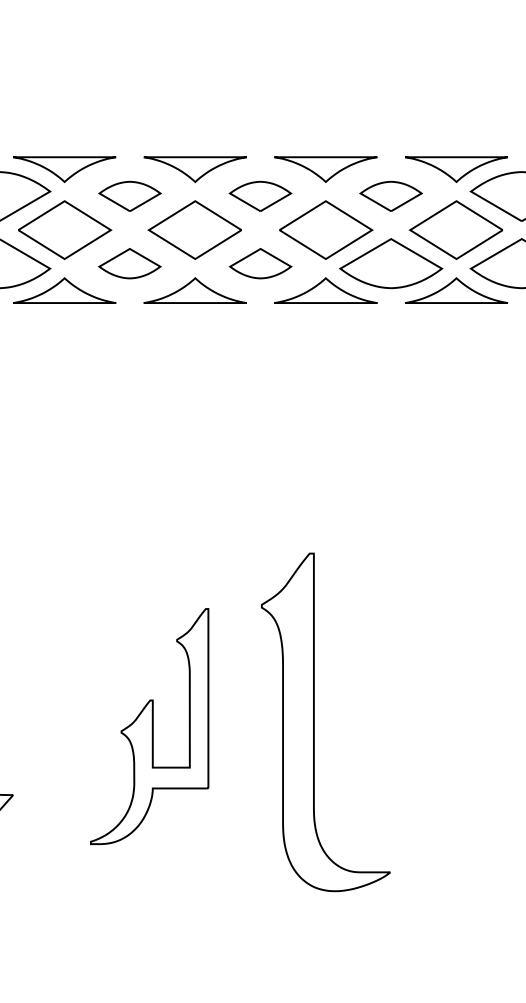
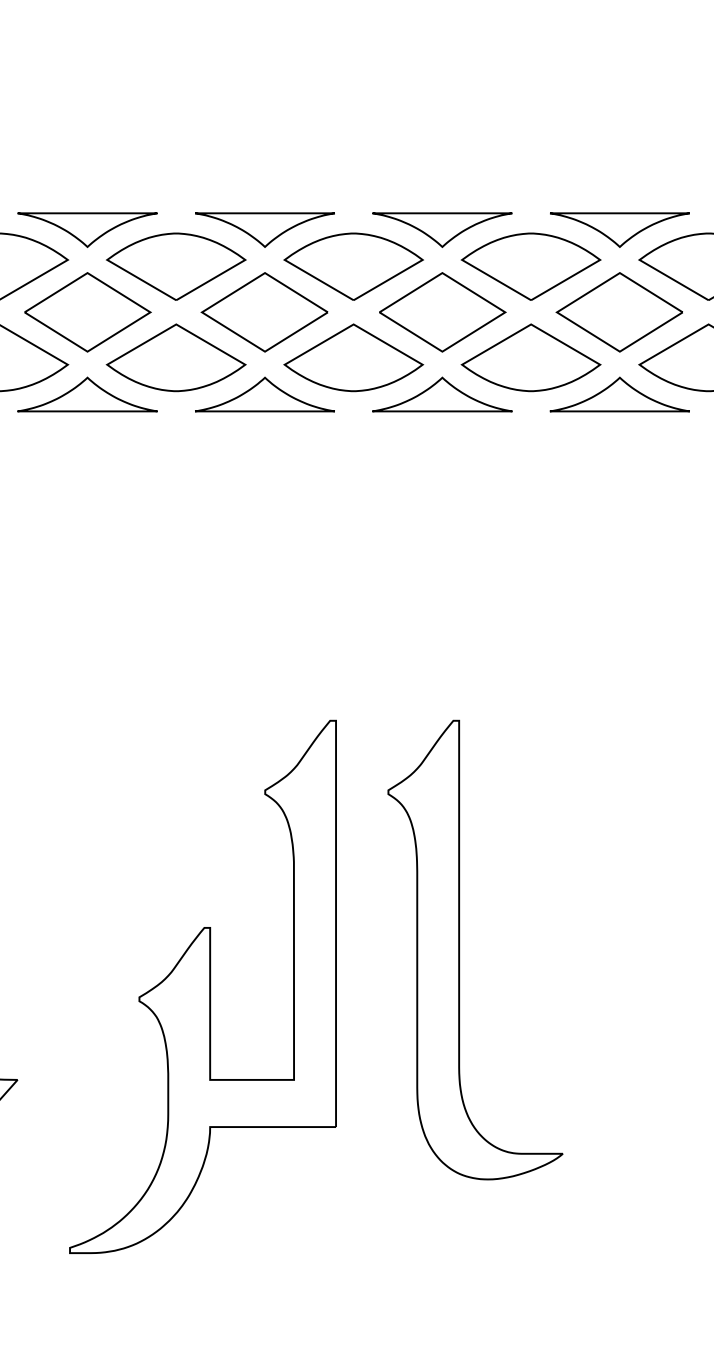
part: (130, 196) -> (176, 266), size x1.67
part: (260, 196) -> (353, 266), size x1.67
part: (390, 196) -> (530, 266), size x1.67
part: (129, 263) -> (175, 357), size x1.67
part: (260, 263) -> (353, 357), size x1.67
part: (314, 721) -> (459, 949), moved
part: (149, 726) -> (202, 986), size x1.67

